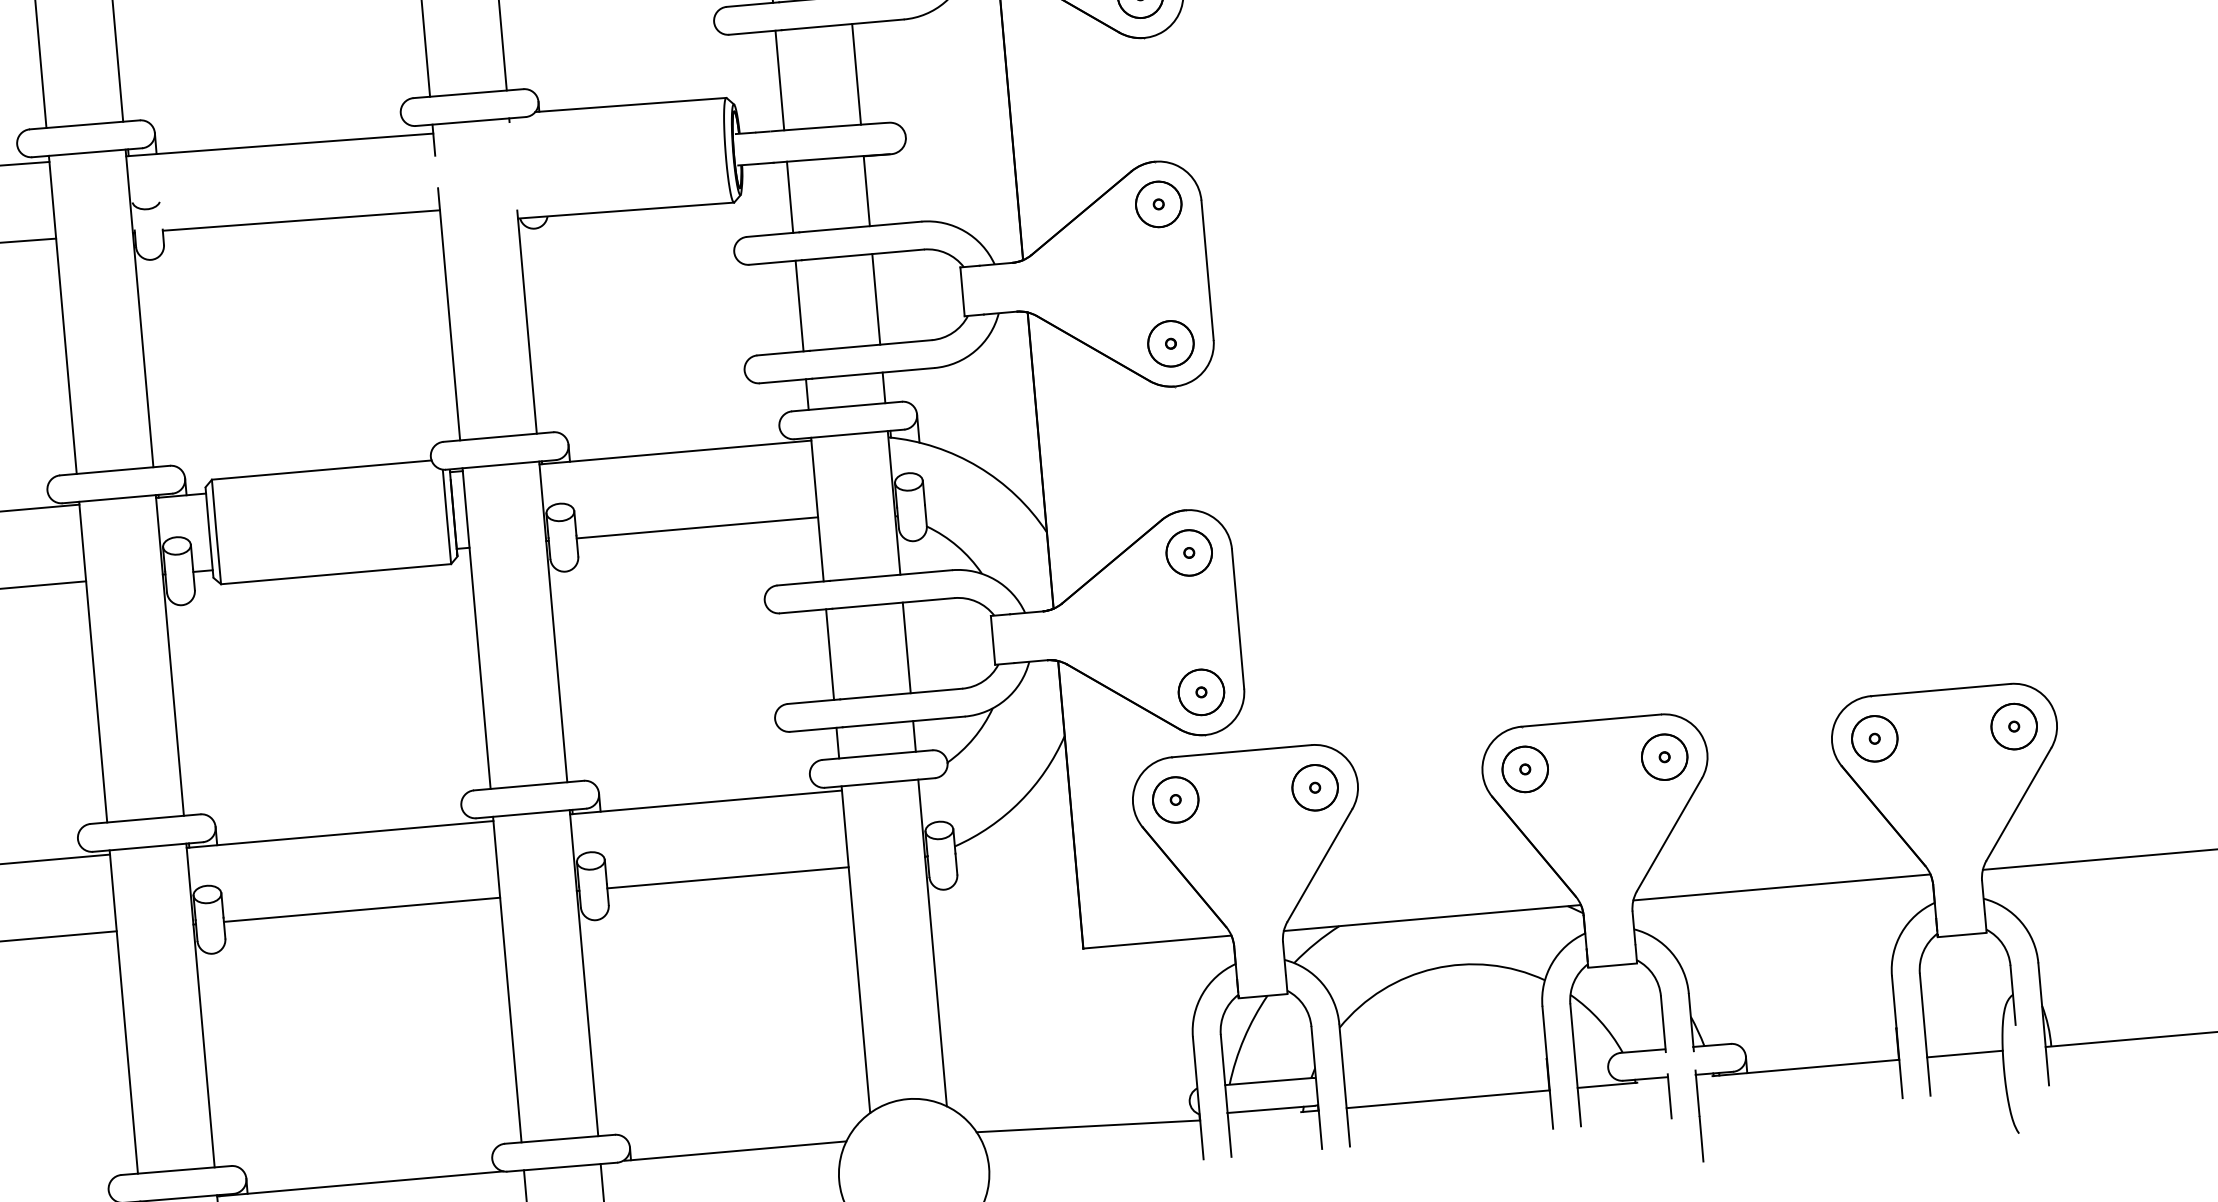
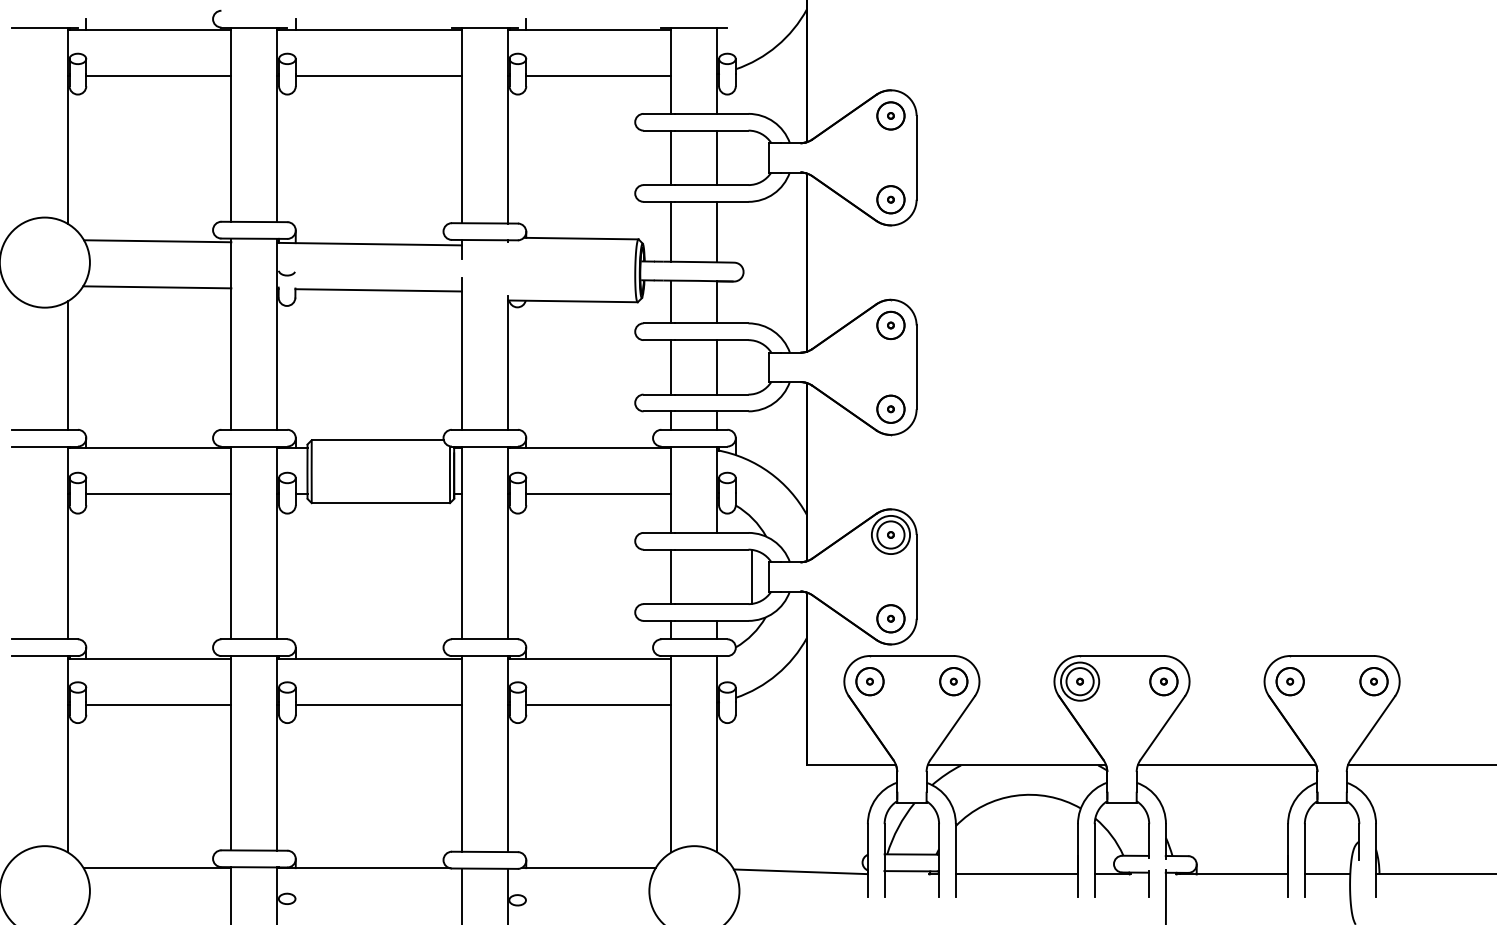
circle: (1188, 552) -> (890, 534), size x1.4
line: (906, 647) -> (752, 576), moved
circle: (1524, 769) -> (1079, 681), size x1.4

